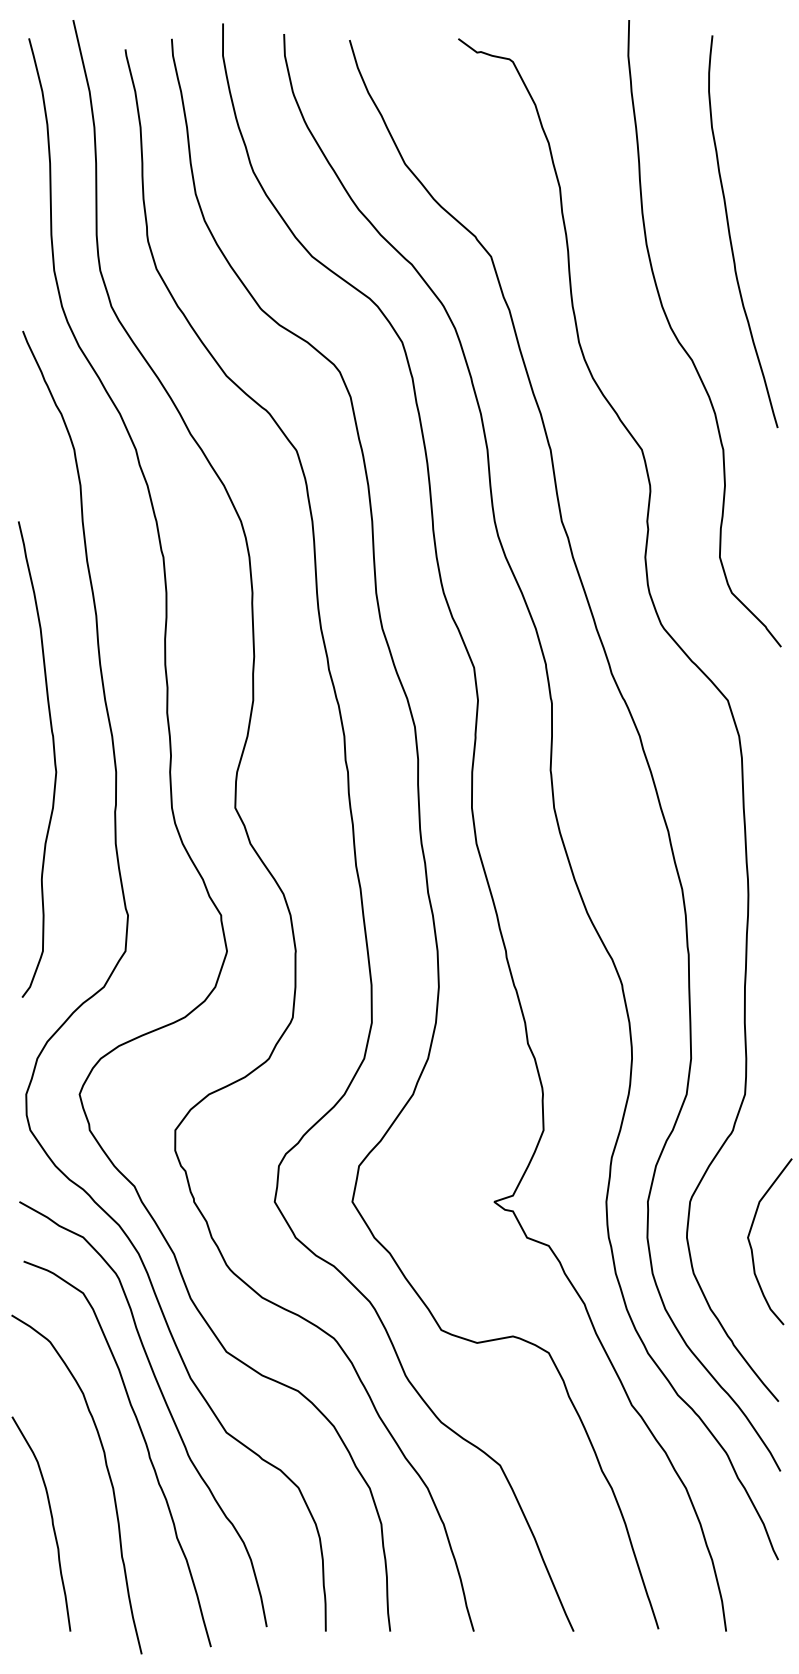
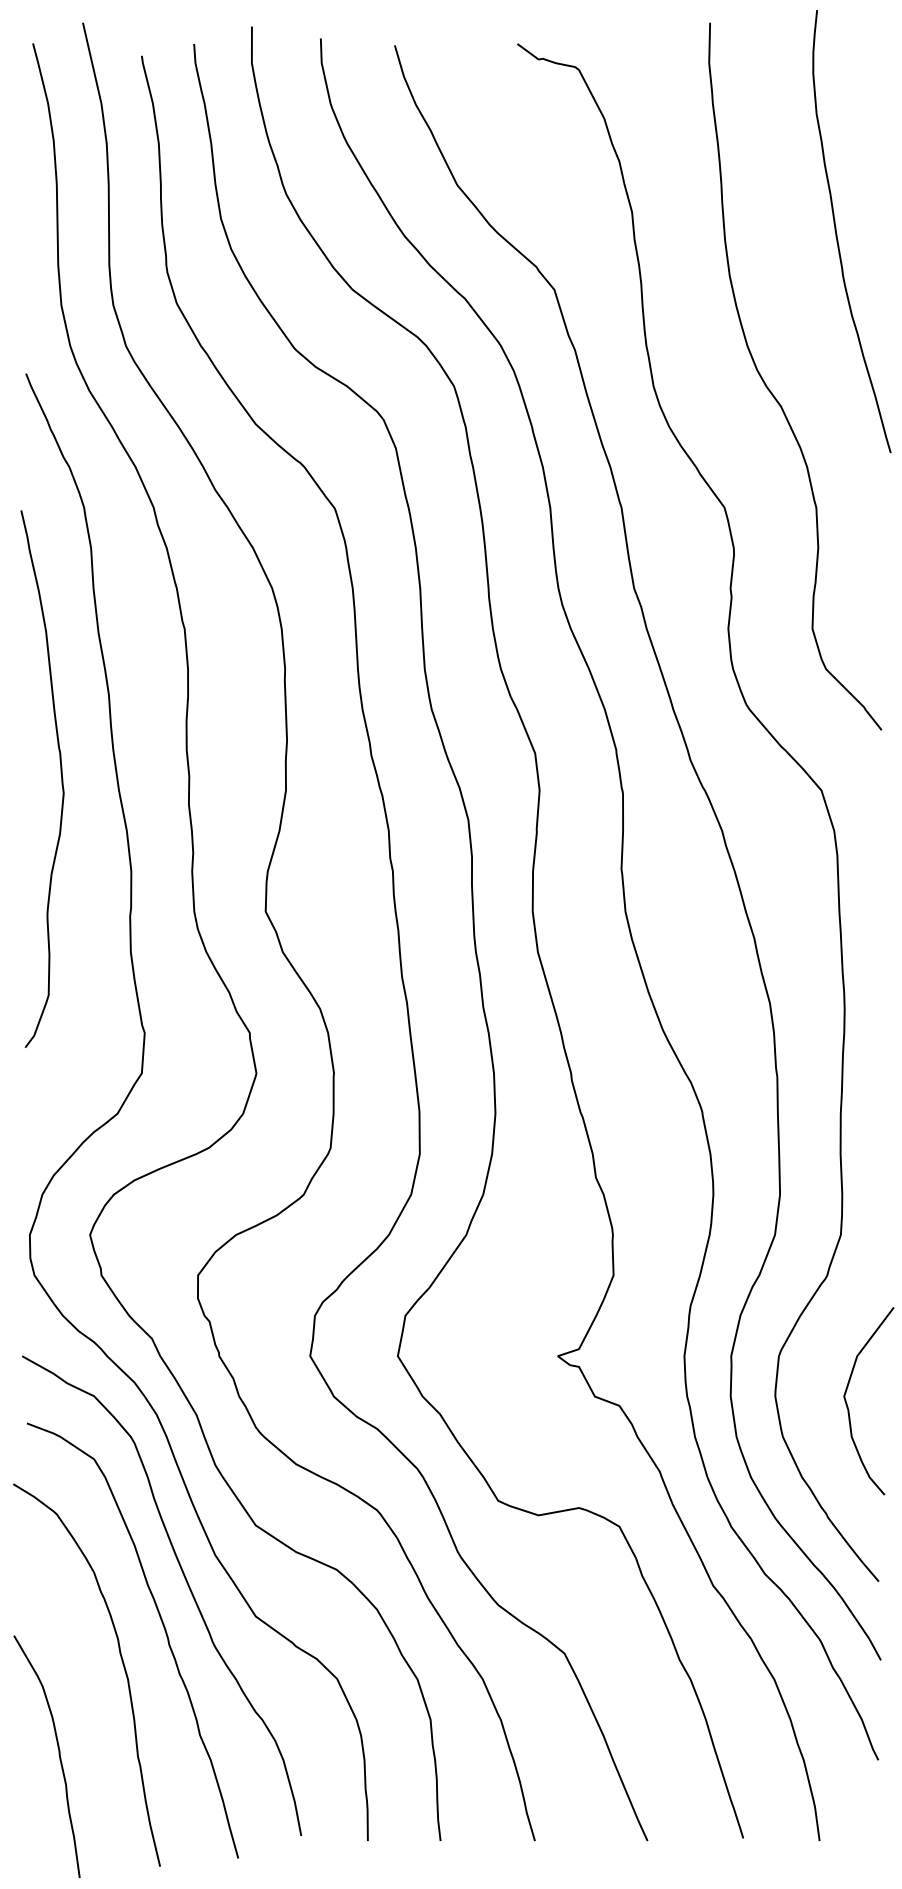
curve: (730, 233) -> (837, 233), moved
curve: (53, 754) -> (60, 773), moved
curve: (51, 1522) -> (58, 1754), moved

